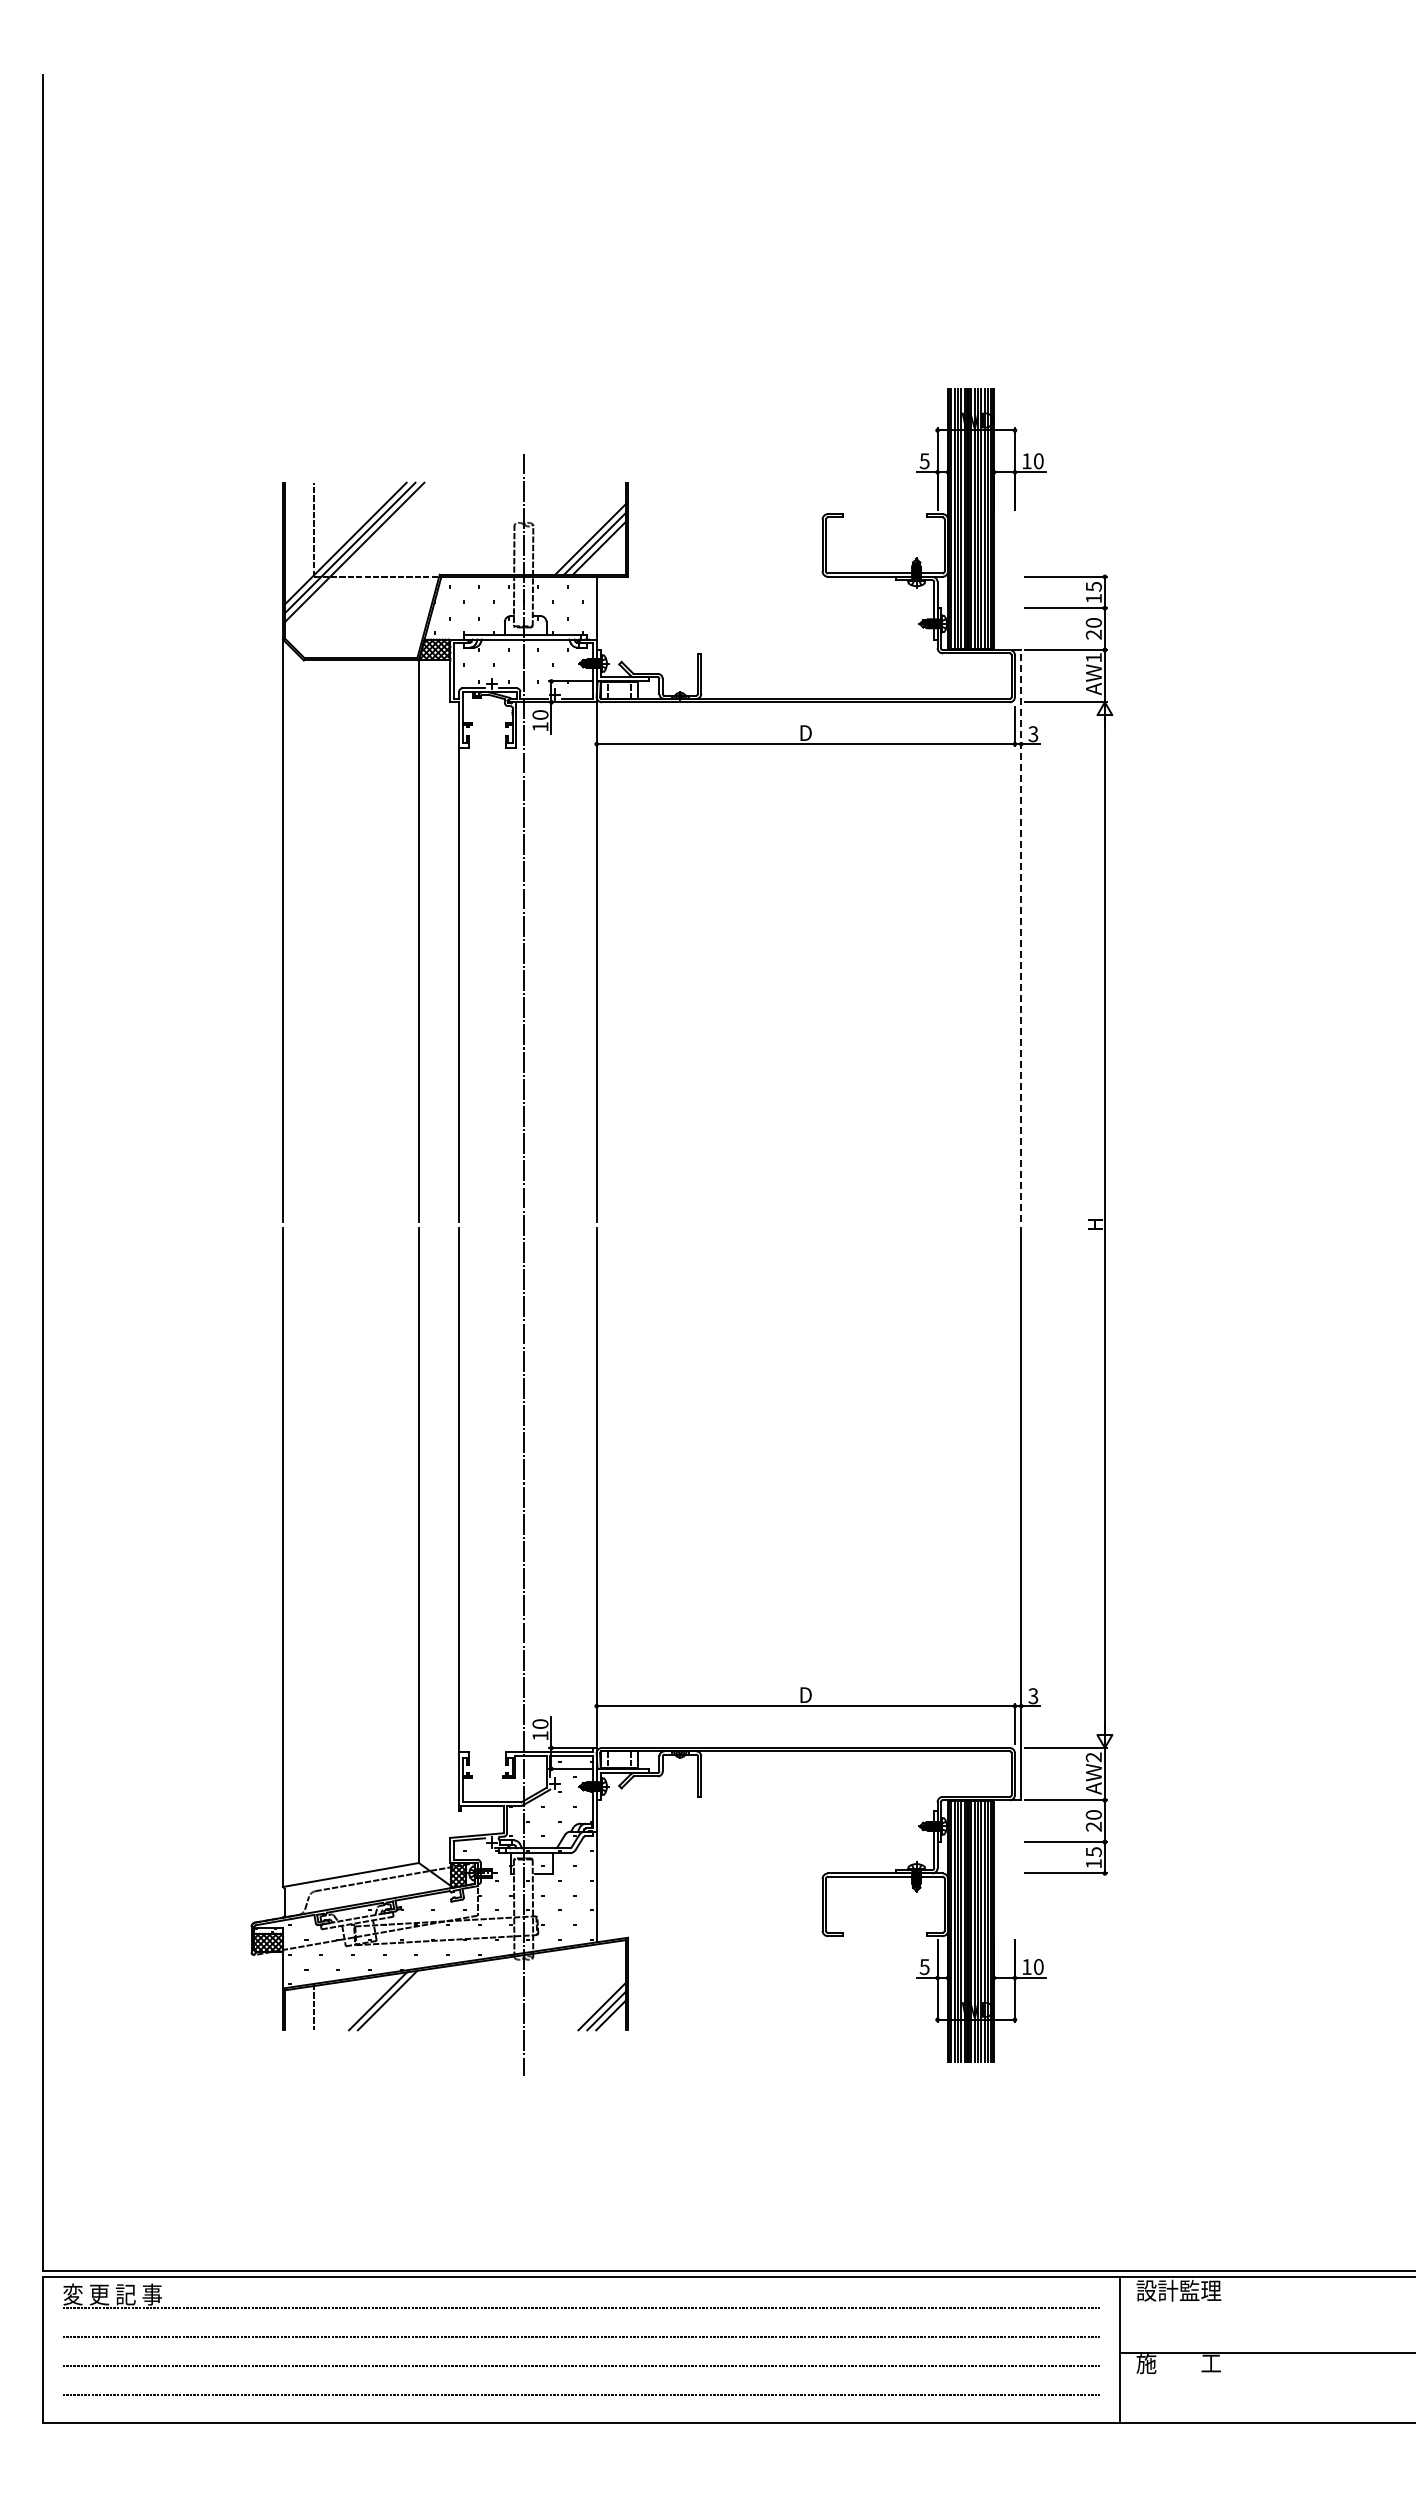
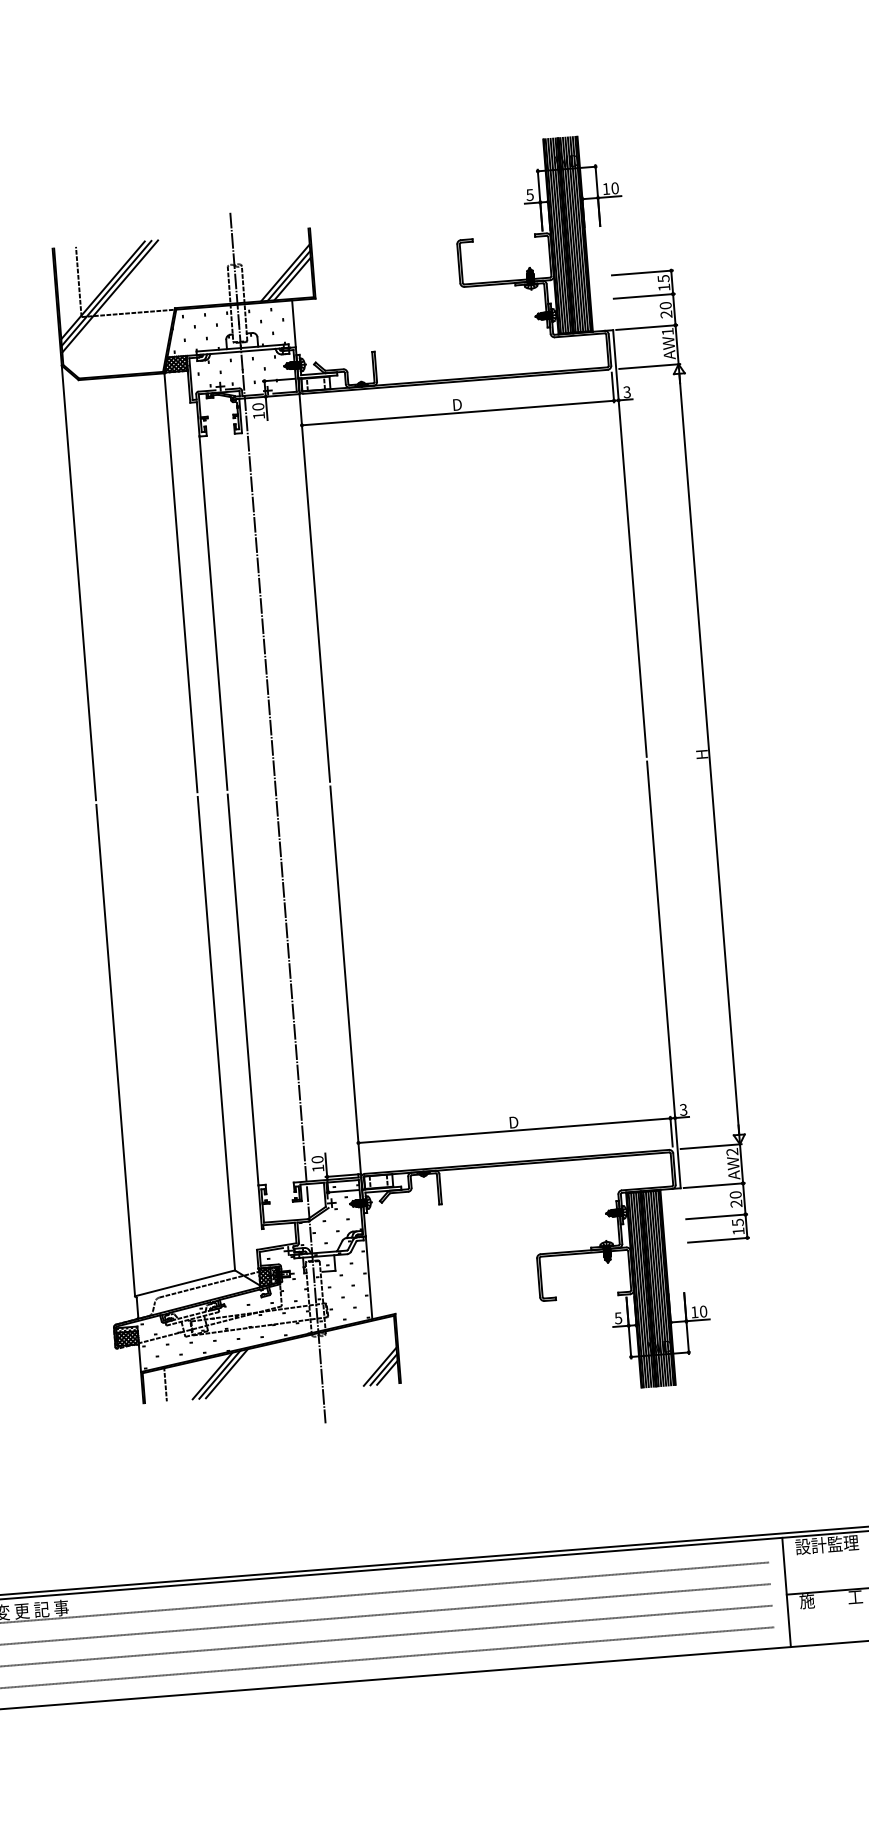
line: (1021, 936) -> (630, 543), dashed -> solid
line: (396, 1999) -> (226, 1373), added

